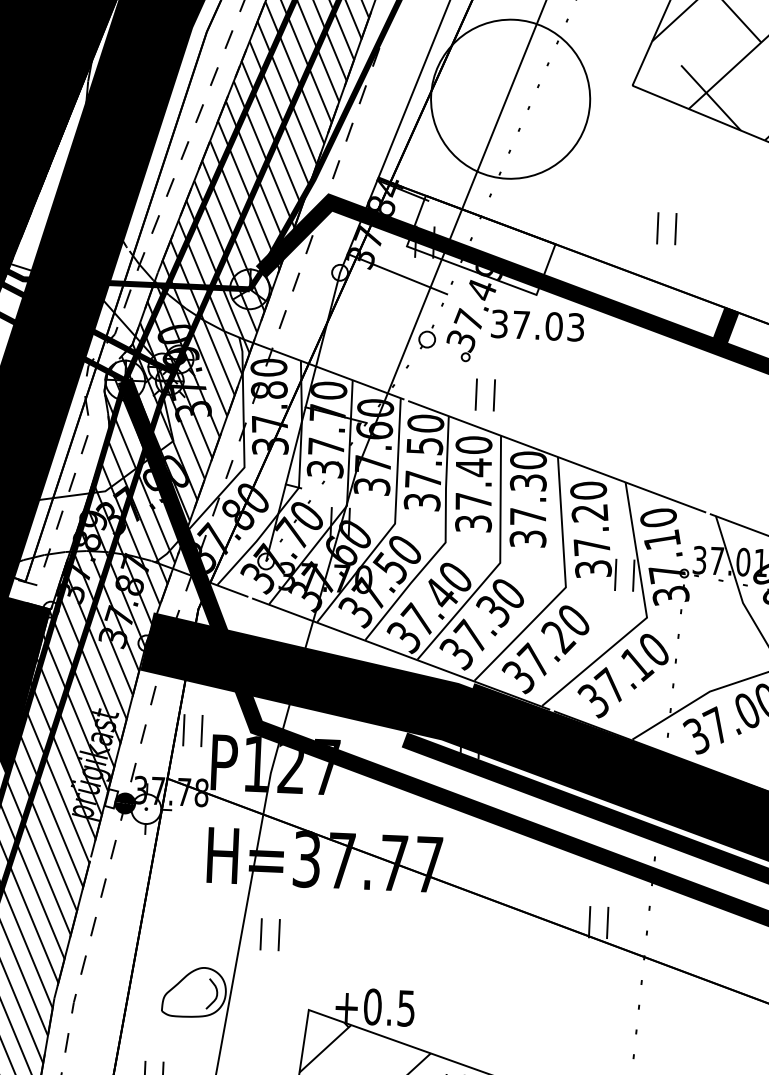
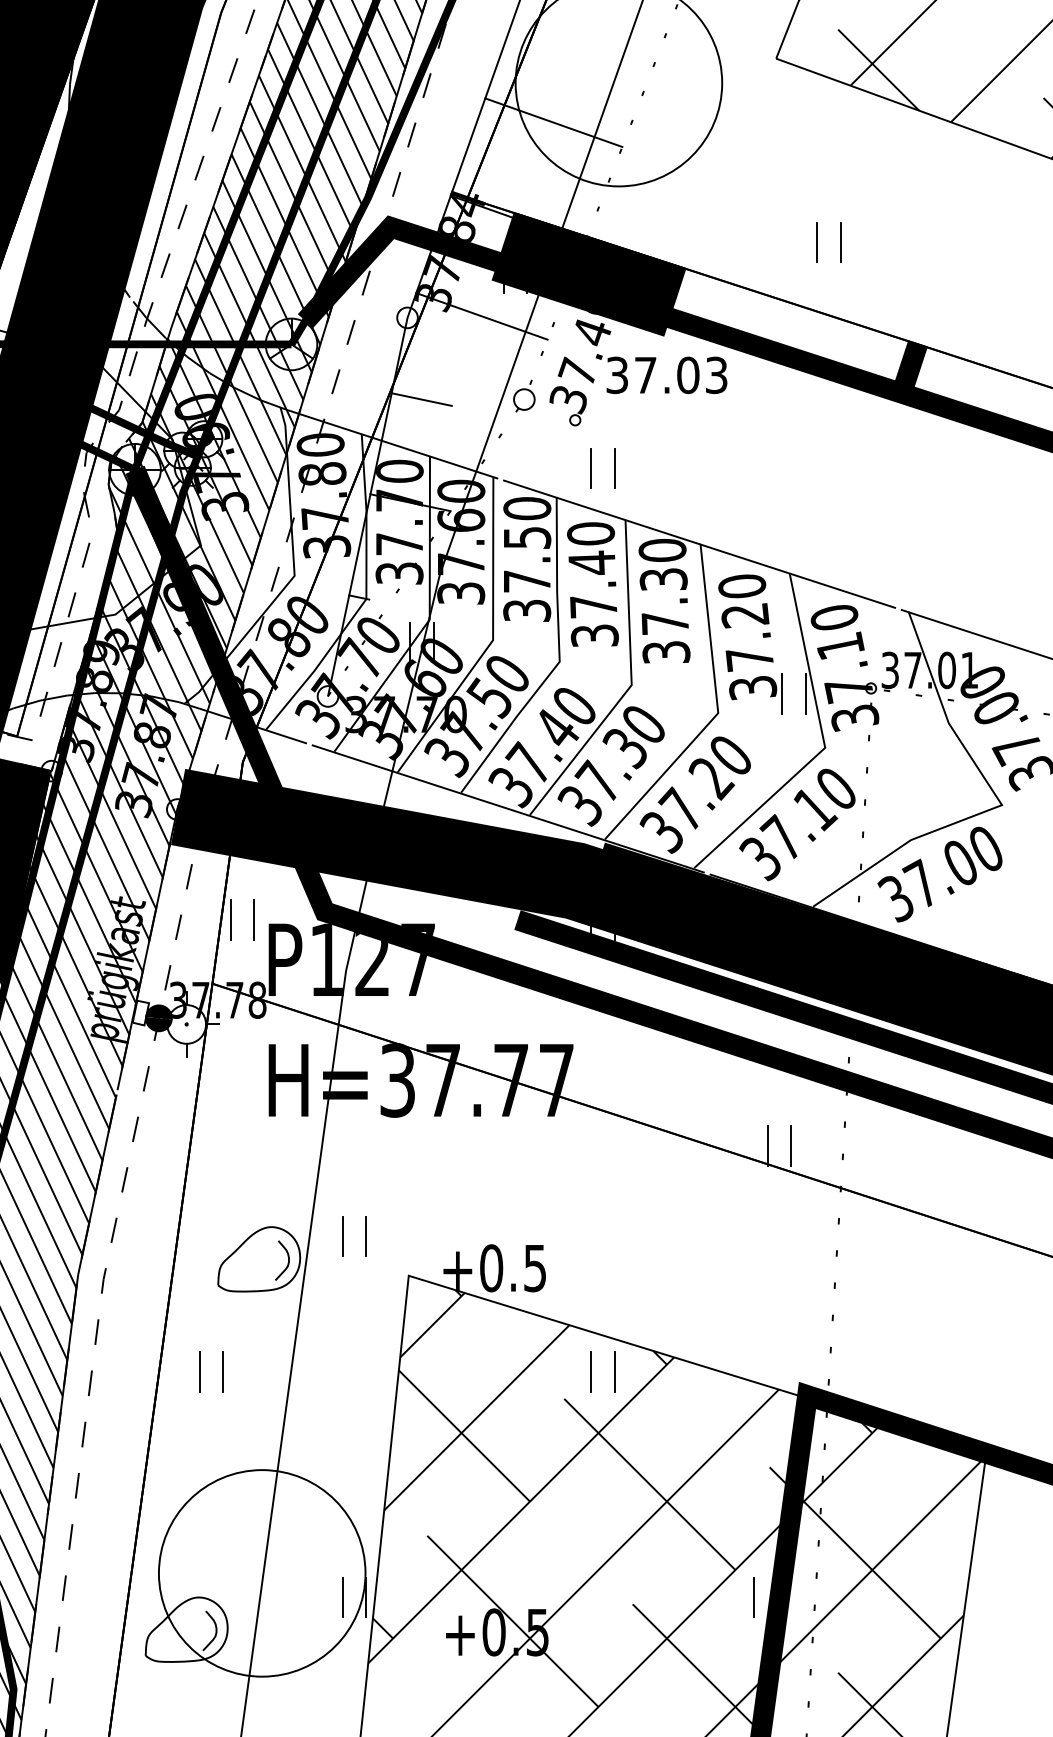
line: (458, 127) -> (553, 122), added
fill: (480, 245) -> (588, 274), added
line: (348, 336) -> (421, 399), added
part: (261, 934) -> (343, 1236), moved

